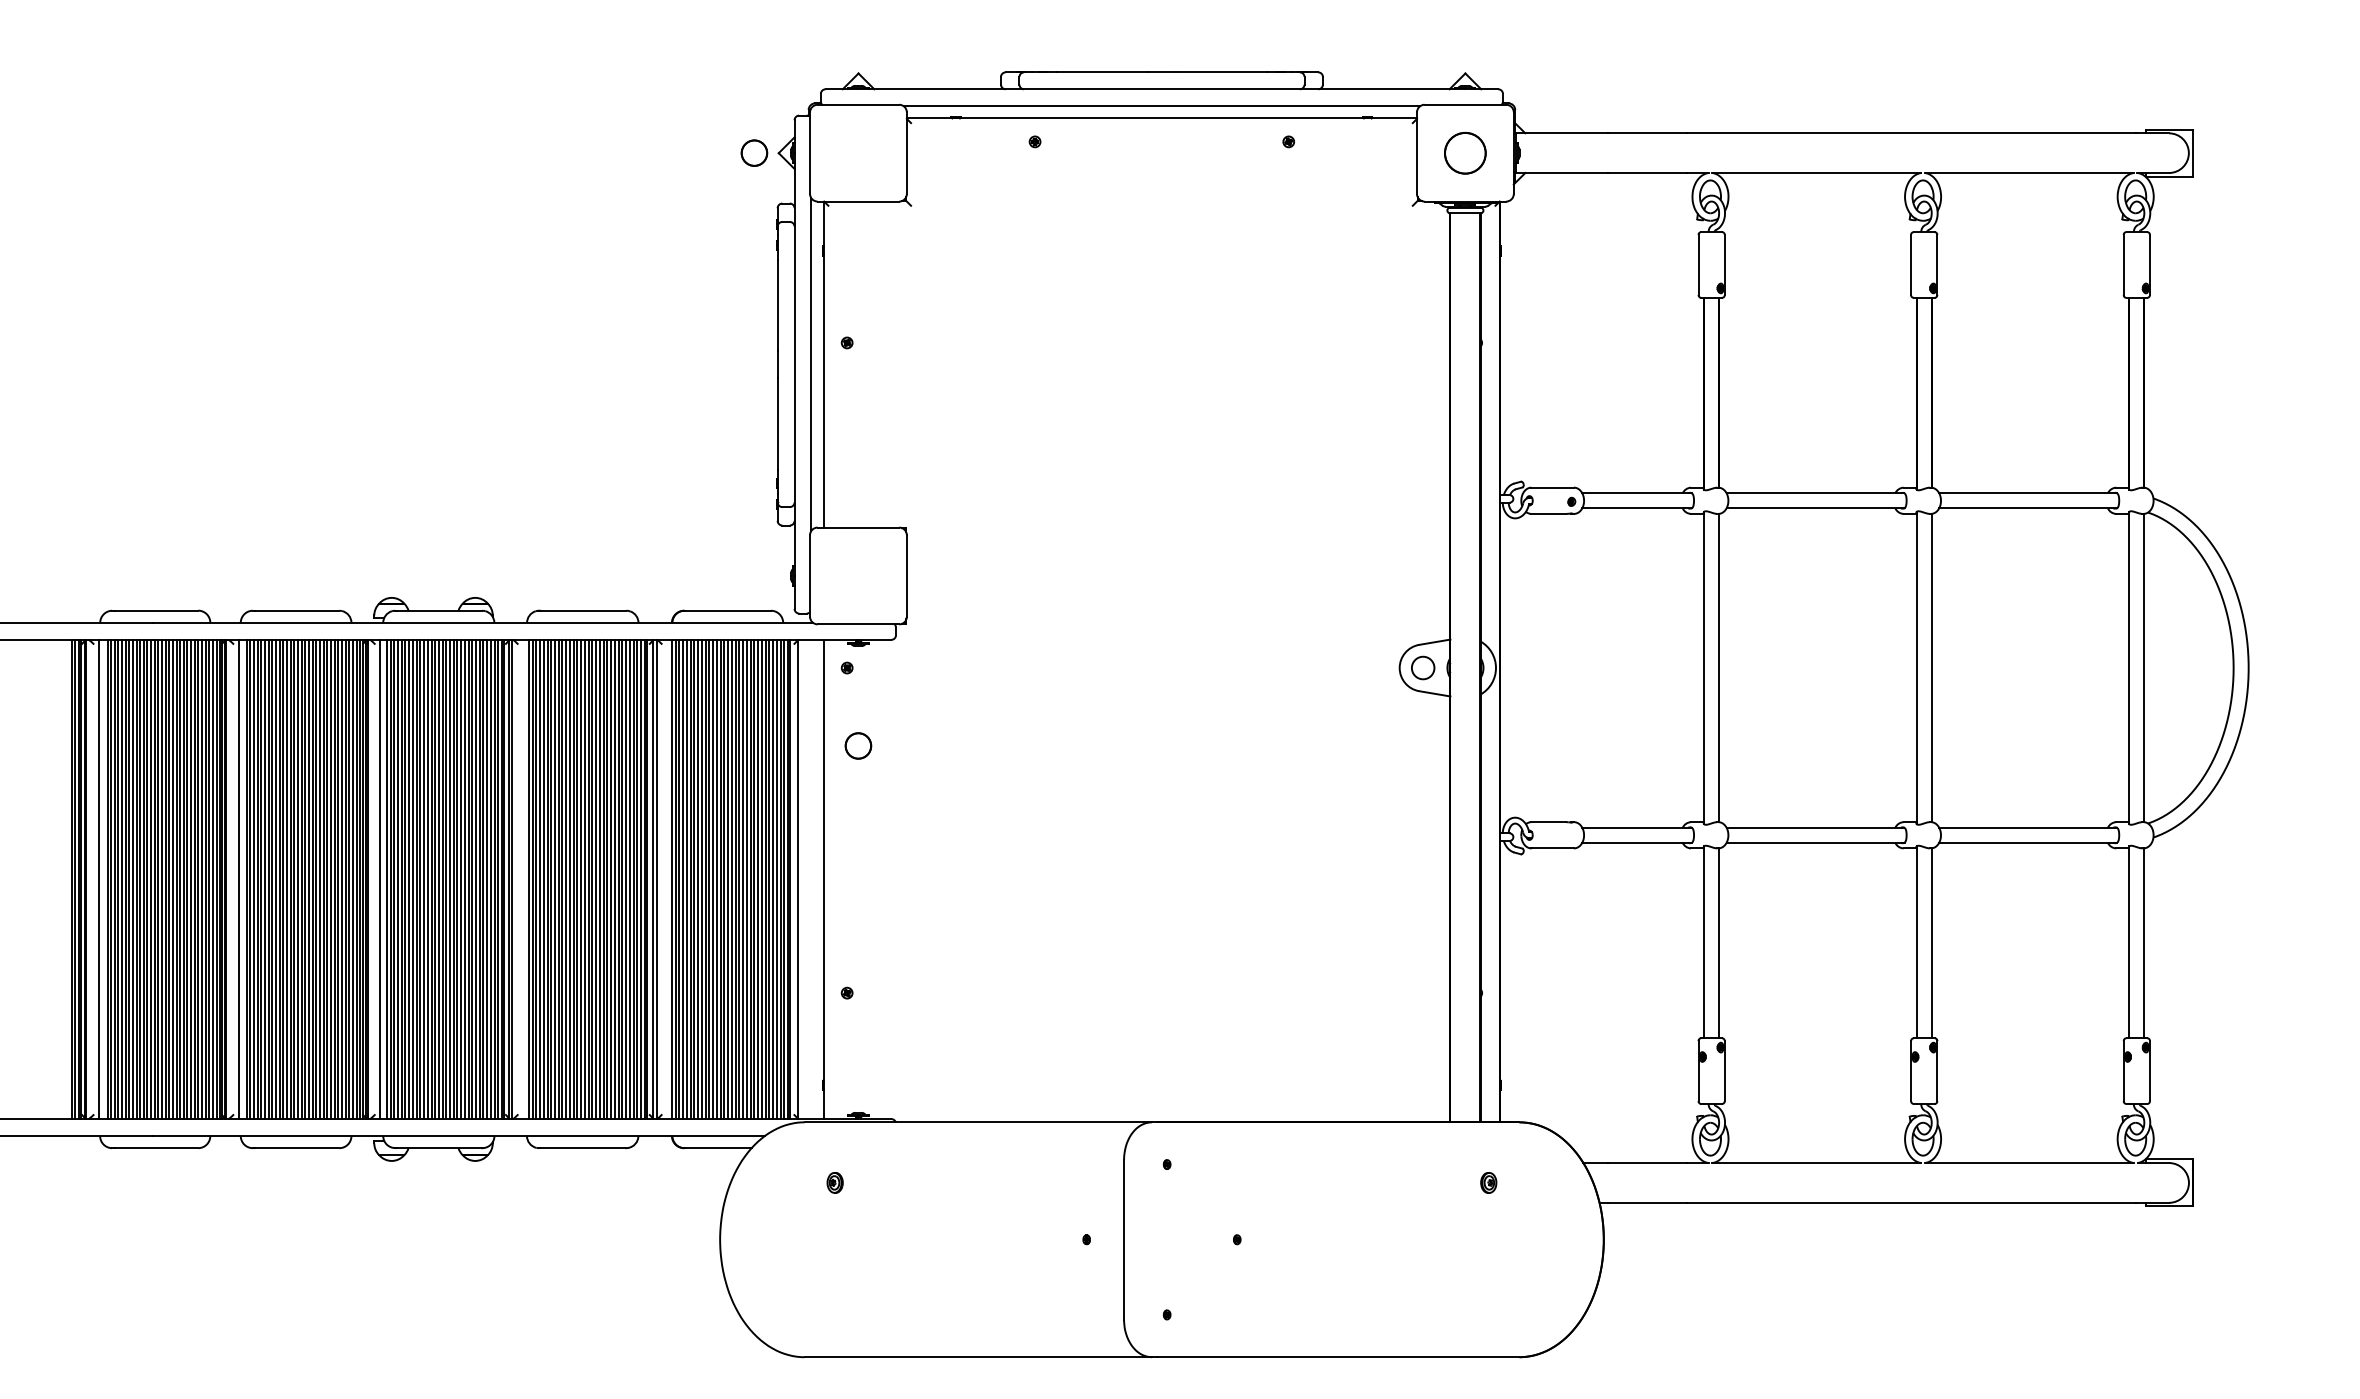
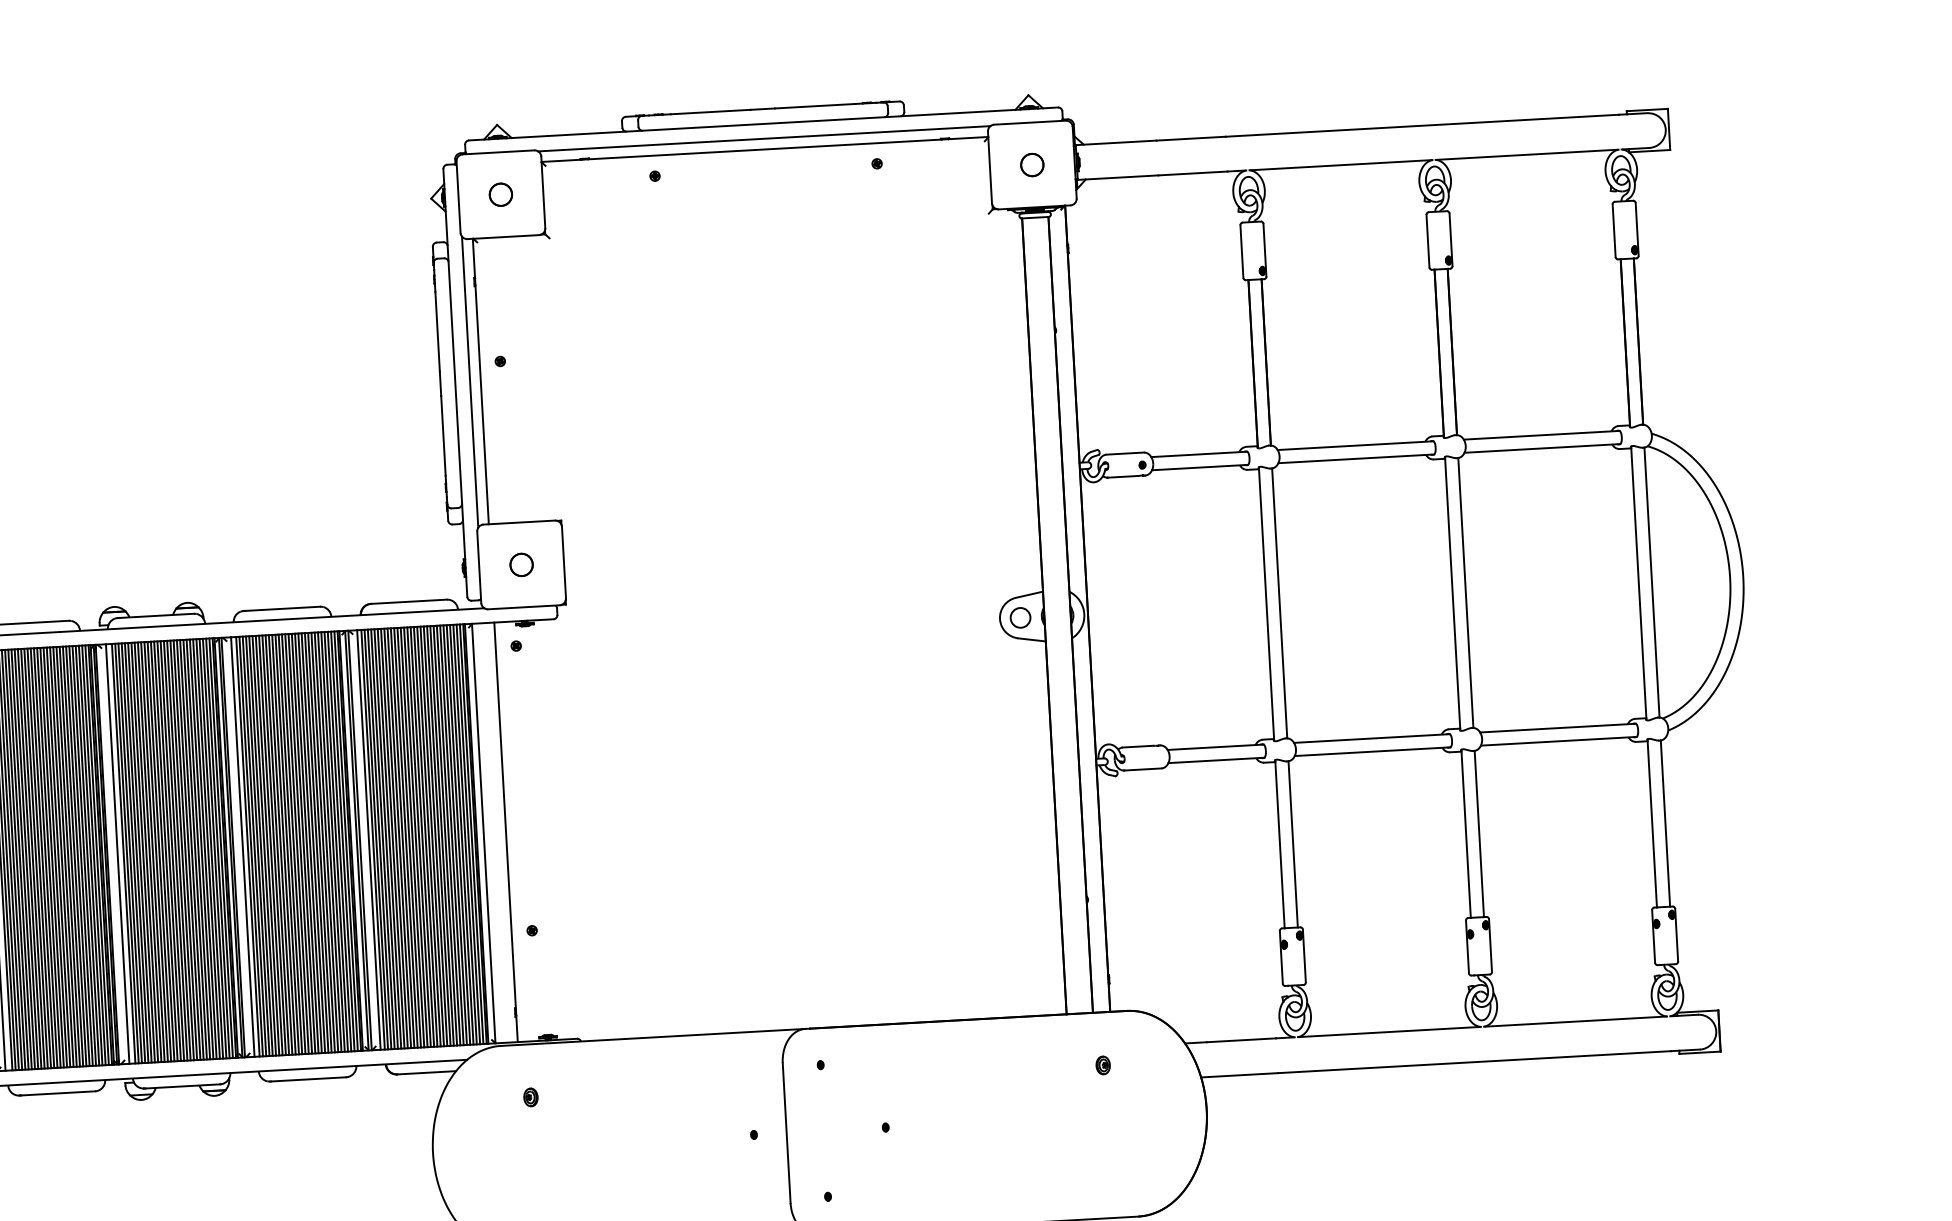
part: (754, 152) -> (500, 194), moved
part: (1465, 152) -> (1032, 164), size x0.62
part: (858, 745) -> (521, 564), moved
line: (523, 879) -> (243, 847), added
line: (667, 879) -> (369, 840), added

